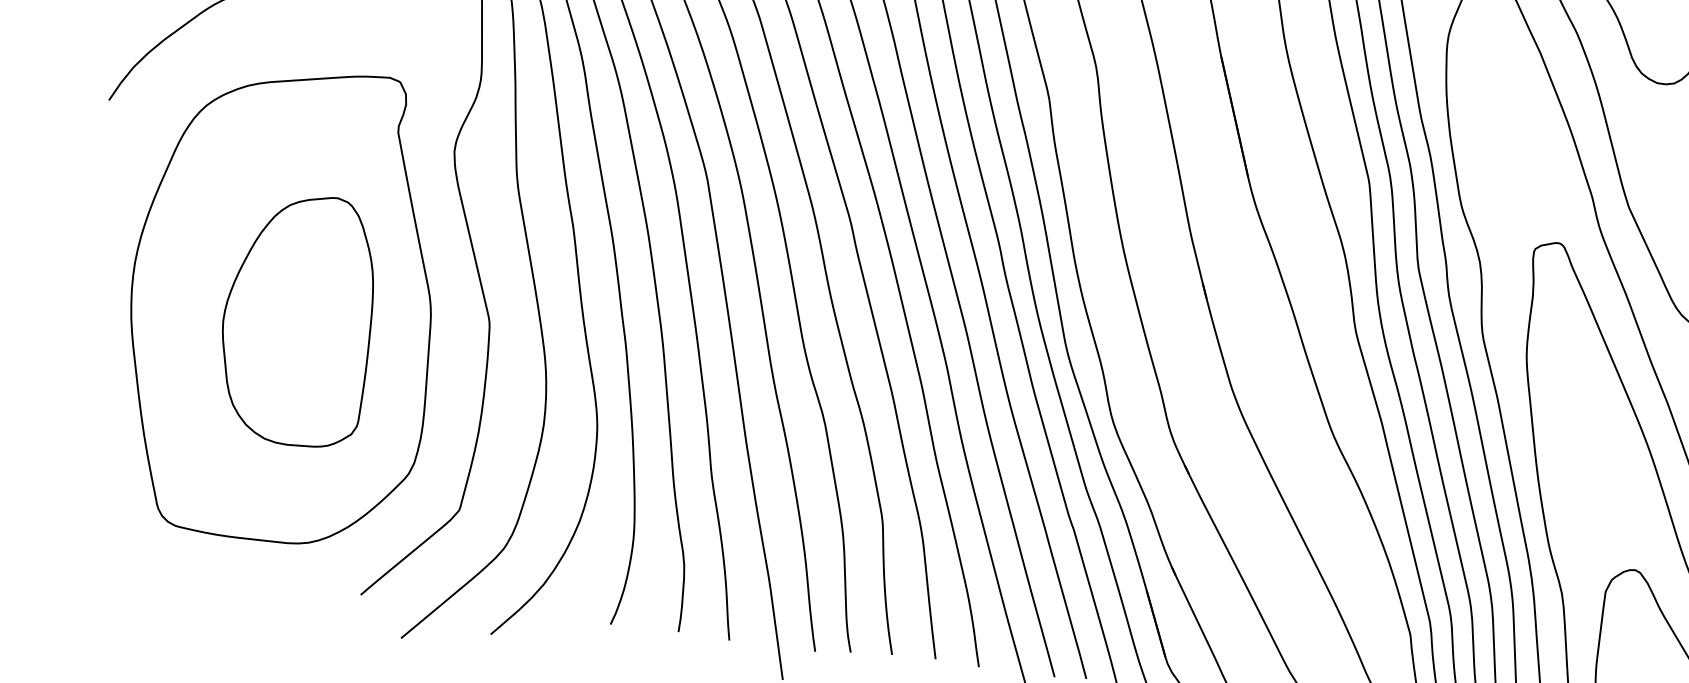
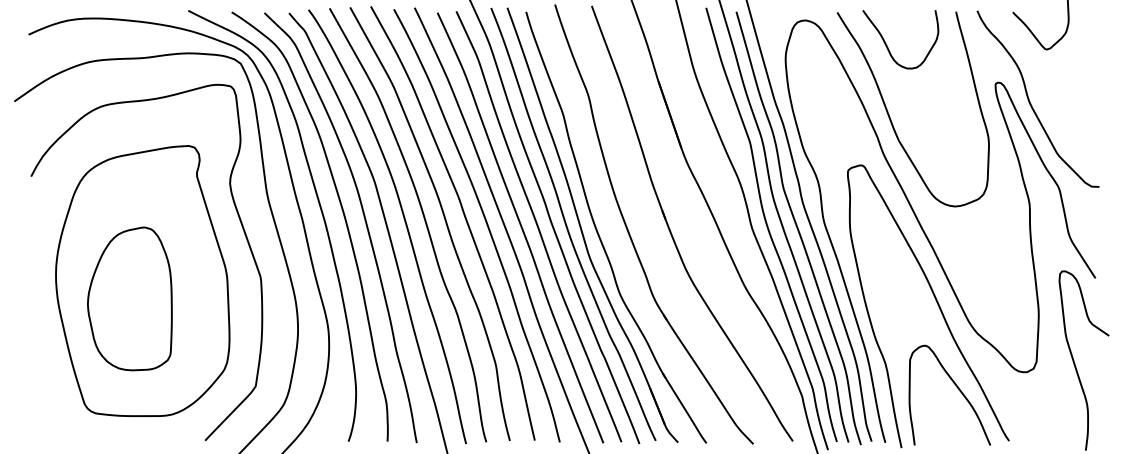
part: (296, 319) -> (129, 298), moved

